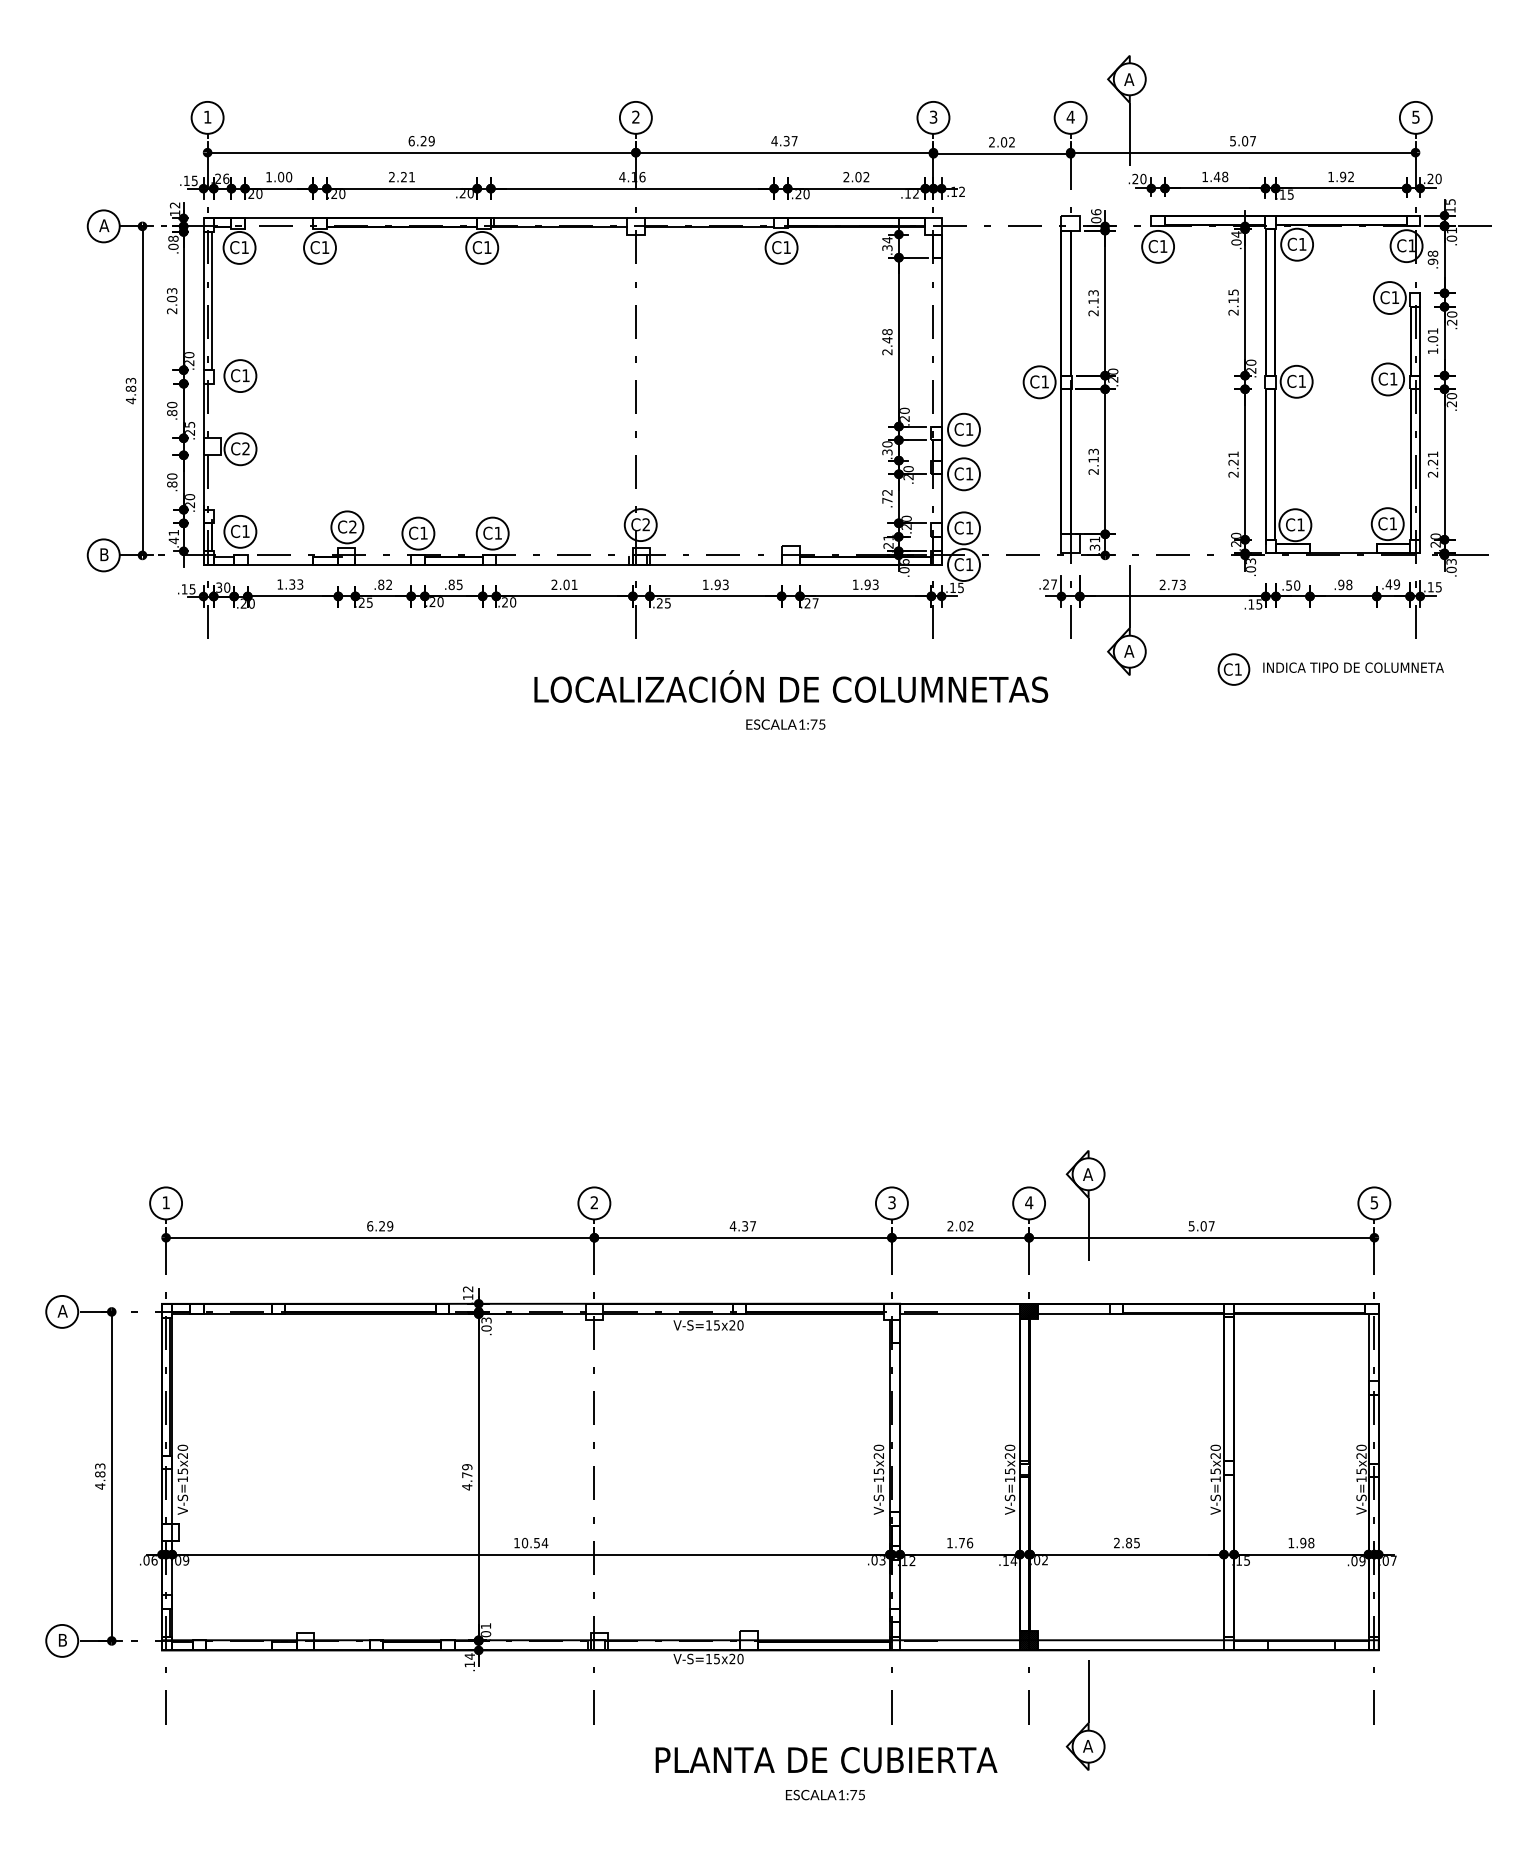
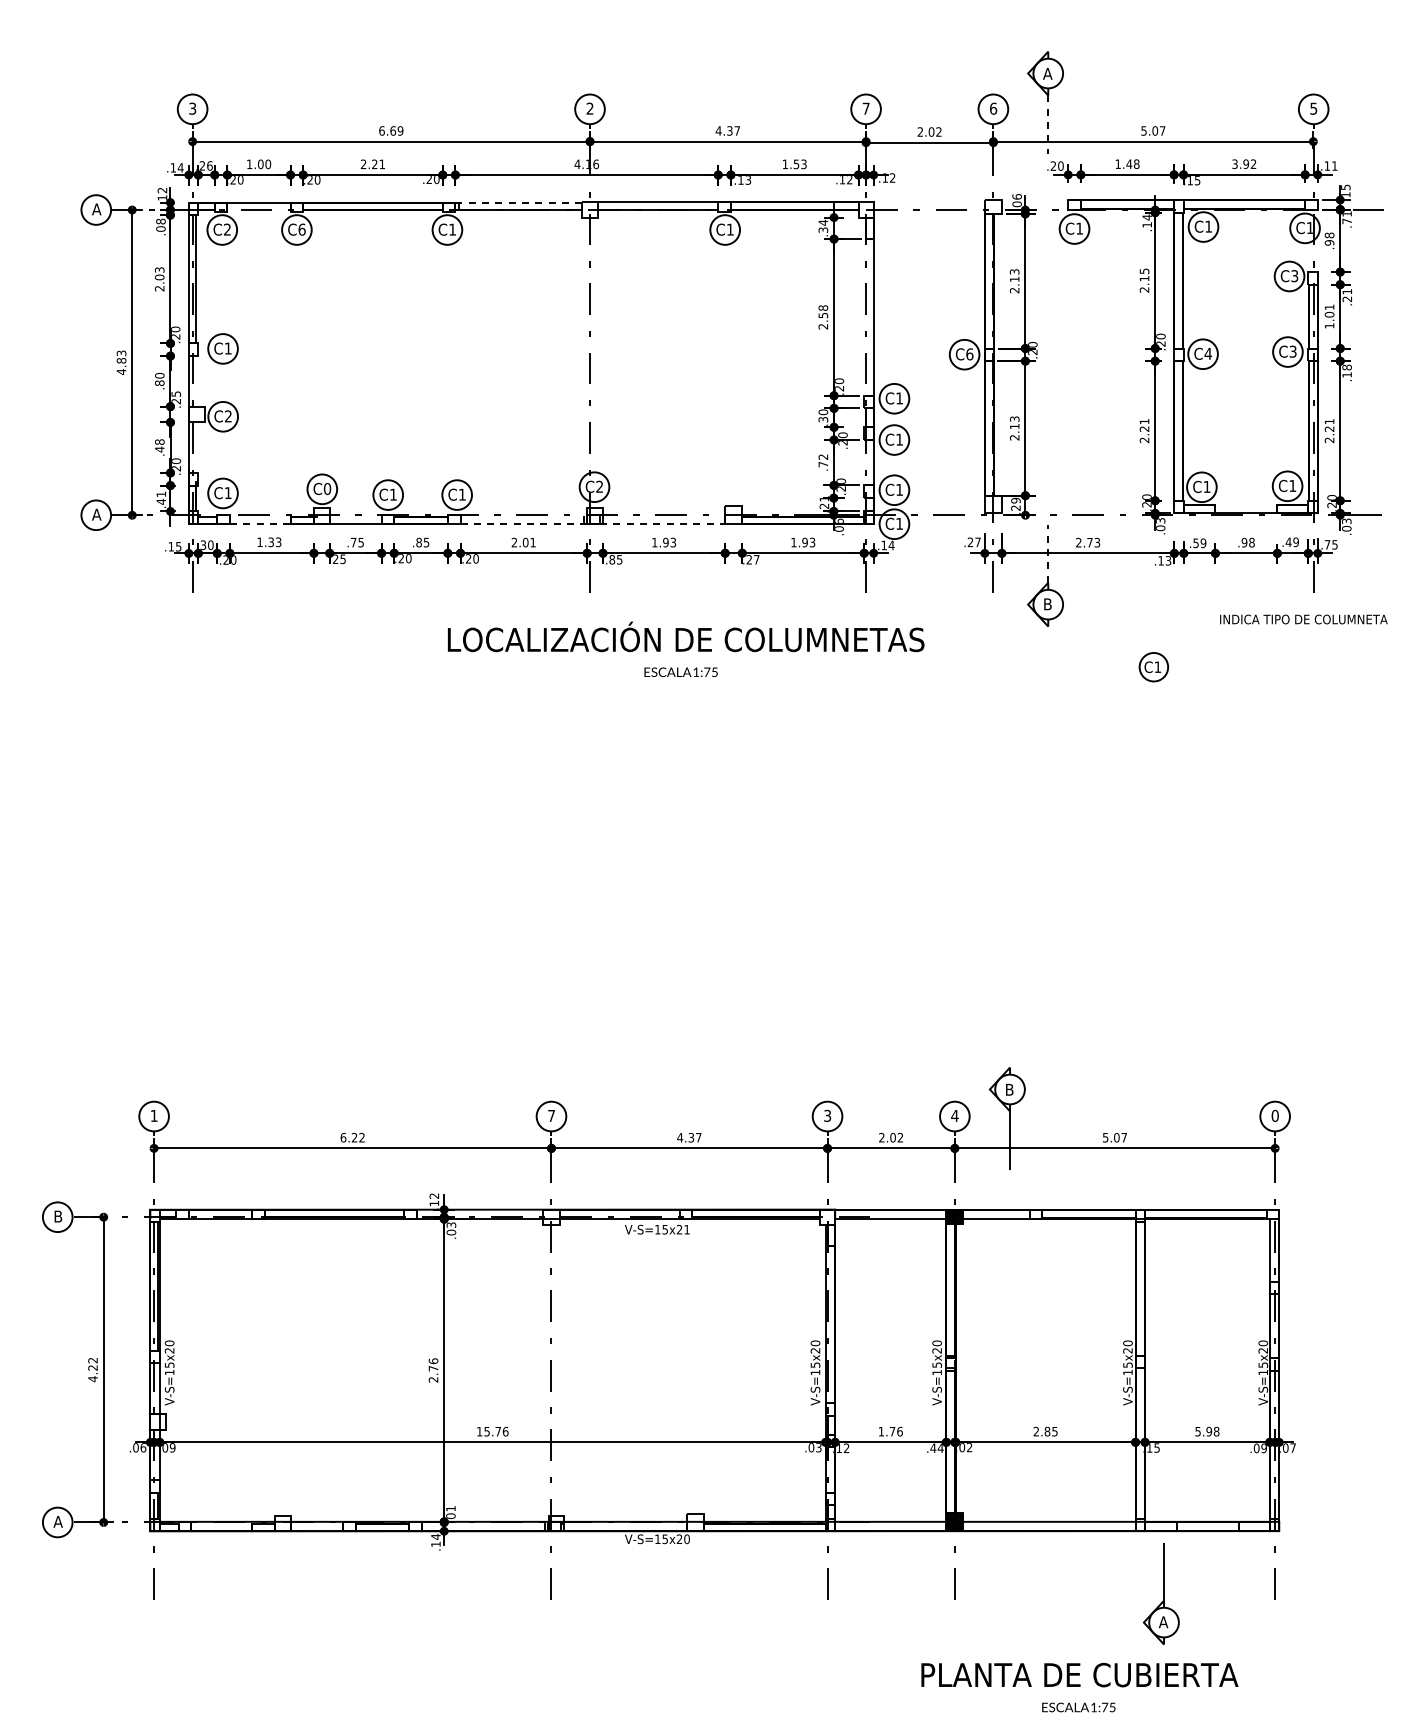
text: (207, 116) -> (192, 108), 1 -> 3
text: (932, 116) -> (865, 108), 3 -> 7
text: (1070, 116) -> (993, 108), 4 -> 6
line: (1130, 135) -> (1048, 125), solid -> dashed
text: (424, 140) -> (393, 130), 6.29 -> 6.69
text: (856, 177) -> (794, 164), 2.02 -> 1.53
text: (1330, 177) -> (1234, 164), 1.92 -> 3.92
text: (1434, 178) -> (1330, 165), .20 -> .11
text: (194, 180) -> (180, 167), .15 -> .14
text: (802, 194) -> (744, 180), .20 -> .13
line: (559, 218) -> (519, 202), solid -> dashed
text: (1451, 238) -> (1346, 221), .01 -> .71
text: (1236, 241) -> (1147, 224), .04 -> .14
text: (245, 247) -> (227, 229), C1 -> C2
text: (324, 247) -> (301, 229), C1 -> C6
text: (1395, 298) -> (1294, 276), C1 -> C3
text: (1452, 314) -> (1347, 291), .20 -> .21
text: (887, 340) -> (823, 315), 2.48 -> 2.58
text: (1393, 378) -> (1292, 351), C1 -> C3
text: (1302, 381) -> (1208, 353), C1 -> C4
text: (1044, 382) -> (969, 354), C1 -> C6
text: (1451, 399) -> (1346, 370), .20 -> .18
text: (171, 480) -> (159, 445), .80 -> .48
text: (352, 527) -> (327, 489), C2 -> C0
text: (1094, 542) -> (1015, 503), .31 -> .29
text: (103, 554) -> (96, 514), B -> A
line: (280, 565) -> (260, 524), solid -> dashed
line: (565, 565) -> (524, 524), solid -> dashed
line: (714, 565) -> (662, 524), solid -> dashed
text: (384, 584) -> (356, 542), .82 -> .75
text: (1297, 585) -> (1203, 543), .50 -> .59
text: (1430, 586) -> (1327, 544), .15 -> .75
text: (960, 587) -> (891, 545), .15 -> .14
line: (1130, 596) -> (1048, 553), solid -> dashed
text: (660, 603) -> (612, 559), .25 -> .85
text: (1259, 604) -> (1168, 560), .15 -> .13
text: (1128, 651) -> (1047, 604), A -> B
text: (1353, 667) -> (1303, 619), moved
part: (1233, 669) -> (1153, 667), moved
text: (791, 698) -> (686, 648), moved
text: (1088, 1174) -> (1009, 1089), A -> B
text: (594, 1202) -> (551, 1115), 2 -> 7
text: (1373, 1202) -> (1274, 1115), 5 -> 0
text: (389, 1226) -> (361, 1137), 6.29 -> 6.22
text: (61, 1311) -> (57, 1216), A -> B
text: (739, 1325) -> (686, 1229), V-S=15x20 -> V-S=15x21
text: (99, 1469) -> (92, 1363), 4.83 -> 4.22
text: (467, 1477) -> (433, 1370), 4.79 -> 2.76
text: (535, 1542) -> (496, 1431), 10.54 -> 15.76
text: (1290, 1542) -> (1197, 1431), 1.98 -> 5.98
text: (1006, 1560) -> (933, 1447), .14 -> .44
text: (61, 1639) -> (57, 1521), B -> A
part: (1084, 1715) -> (1160, 1593), moved
text: (826, 1773) -> (1079, 1687), moved

